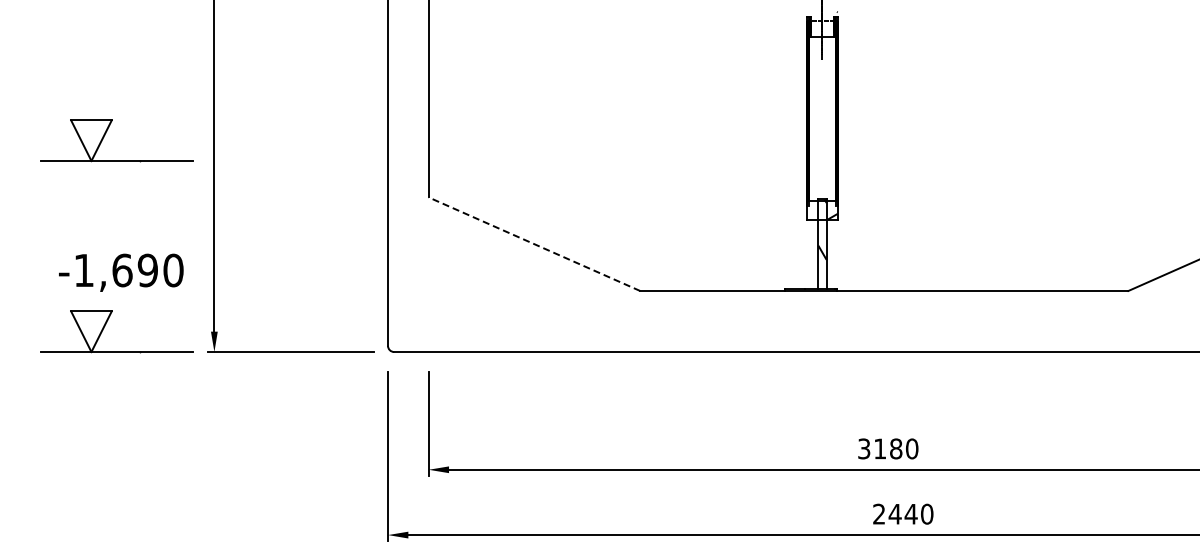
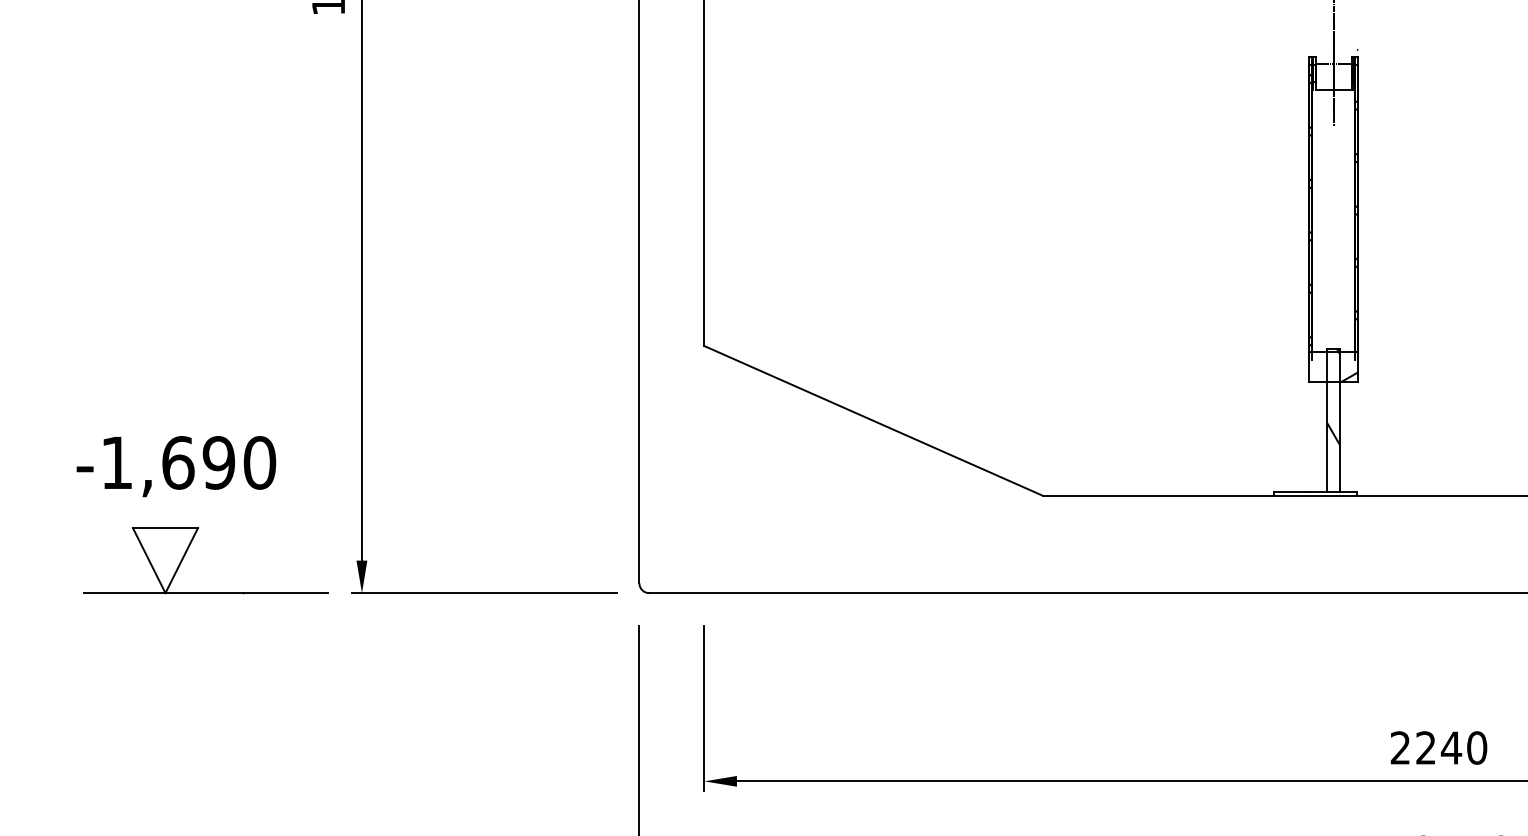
part: (105, 135) -> (187, 247), removed
line: (534, 244) -> (873, 421), dashed -> solid
text: (121, 272) -> (176, 466), moved
text: (880, 448) -> (1426, 747), 3180 -> 2240

